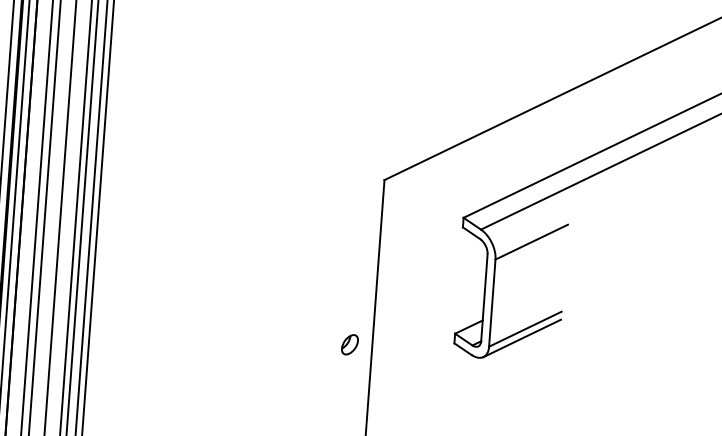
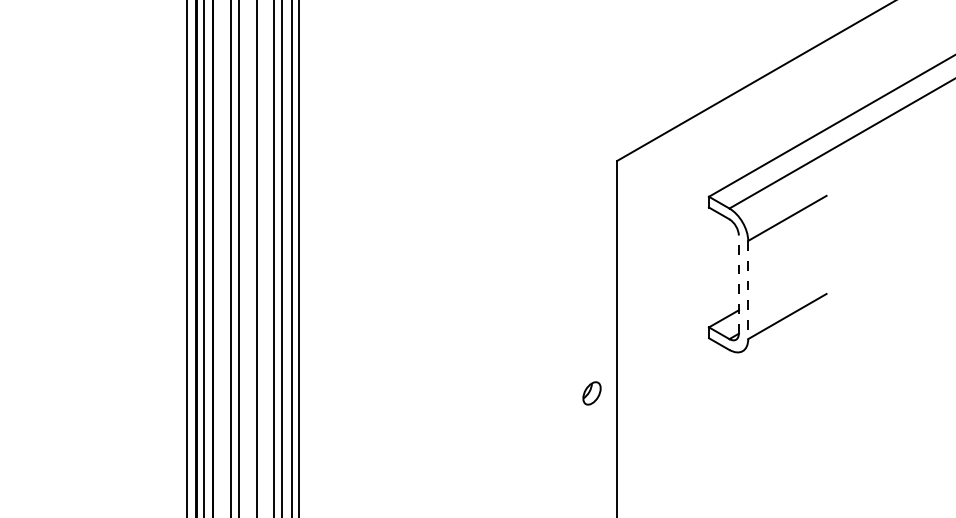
line: (484, 297) -> (738, 284), solid -> dashed
line: (492, 303) -> (748, 290), solid -> dashed
line: (522, 337) -> (784, 326), removed
part: (349, 344) -> (591, 393), moved

